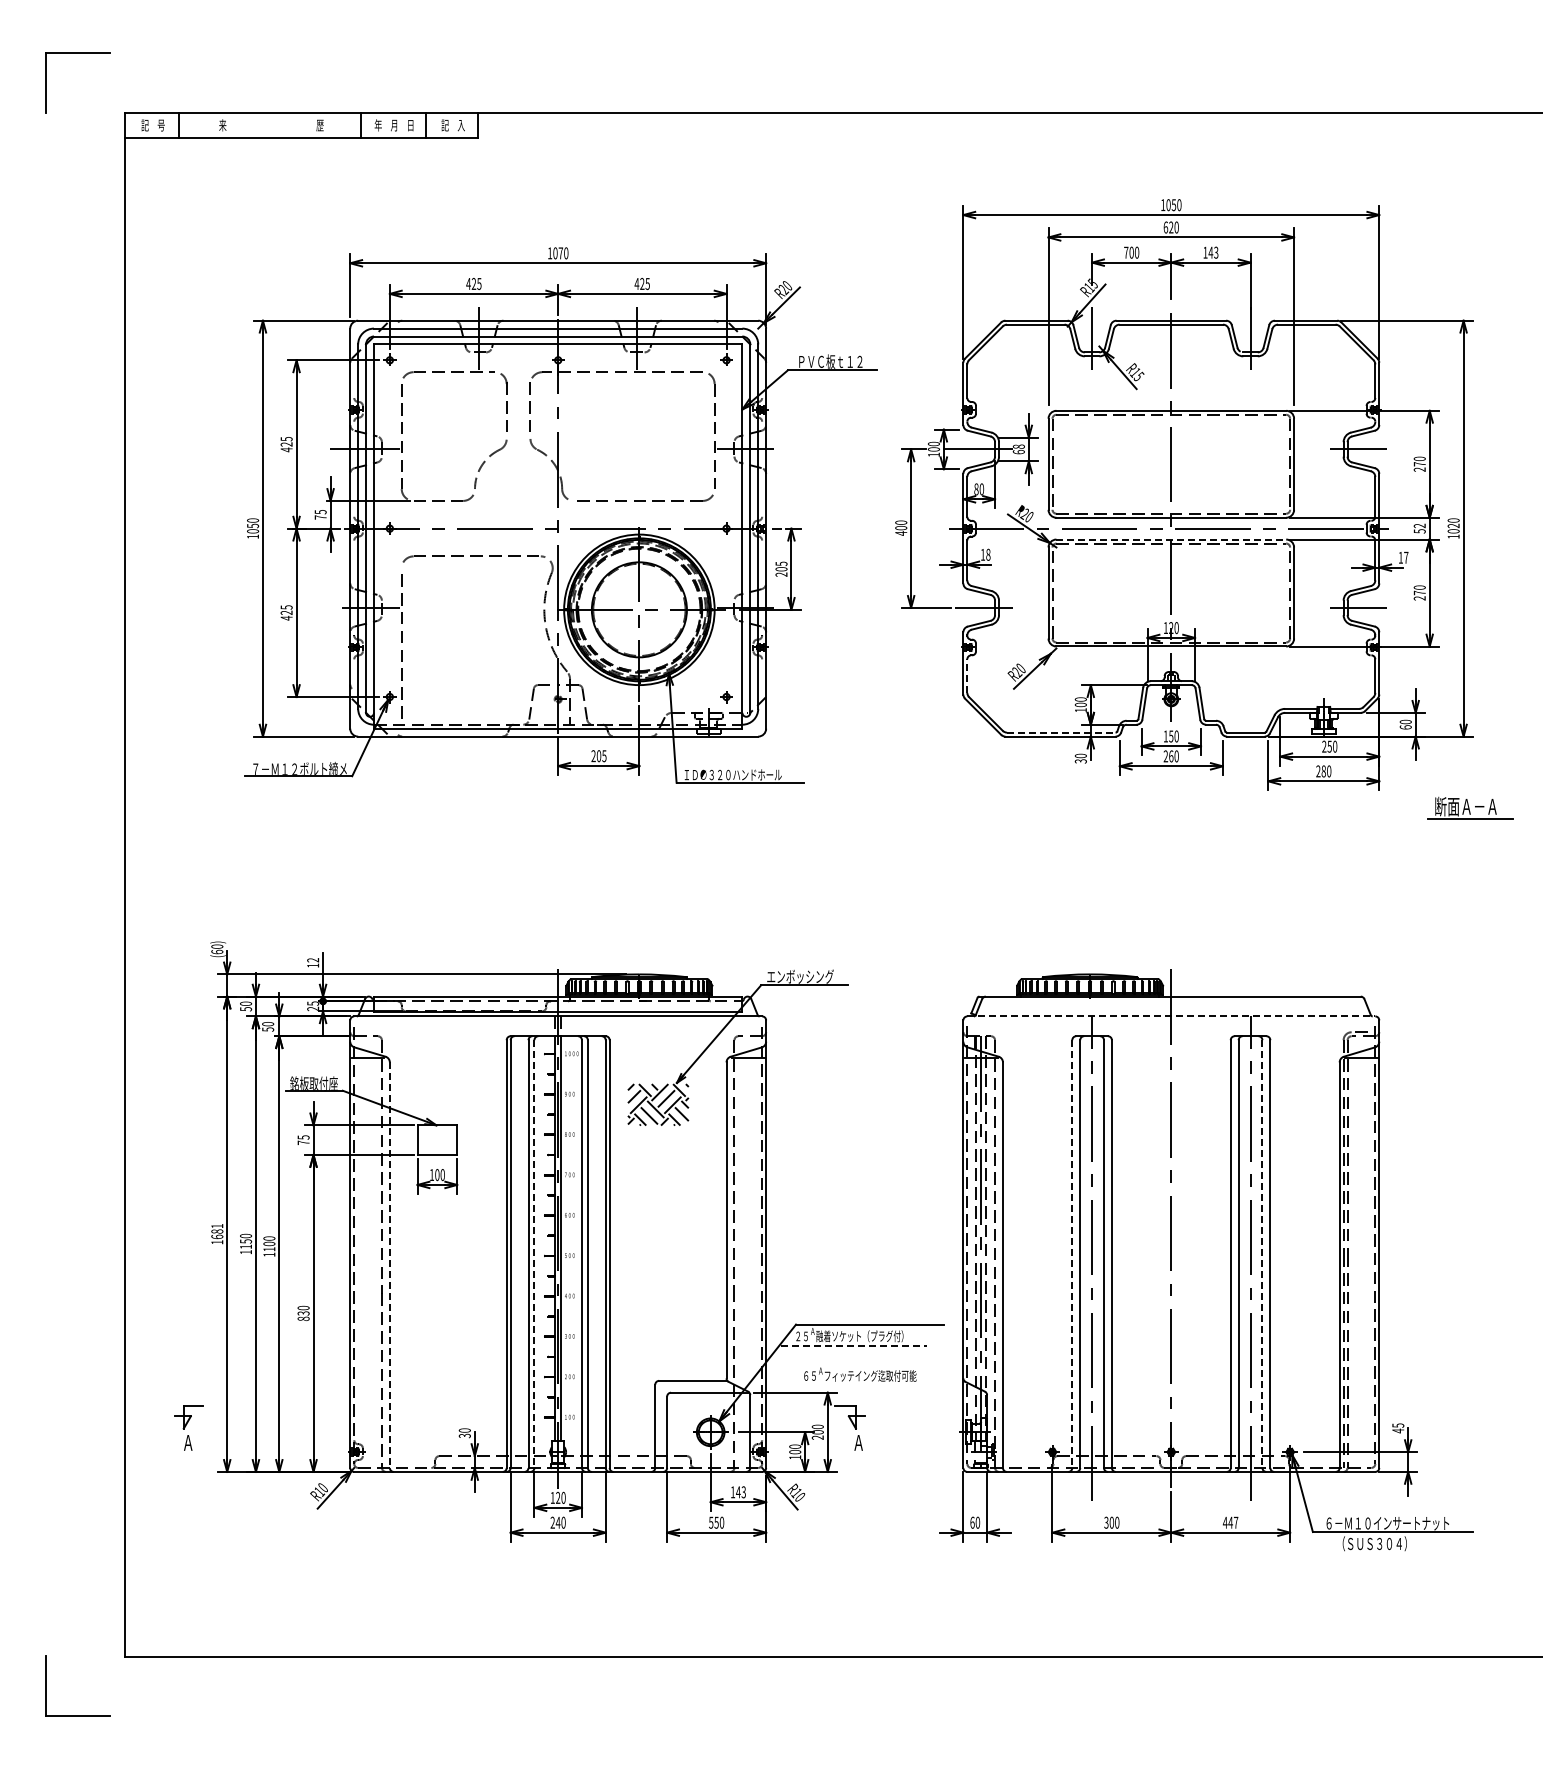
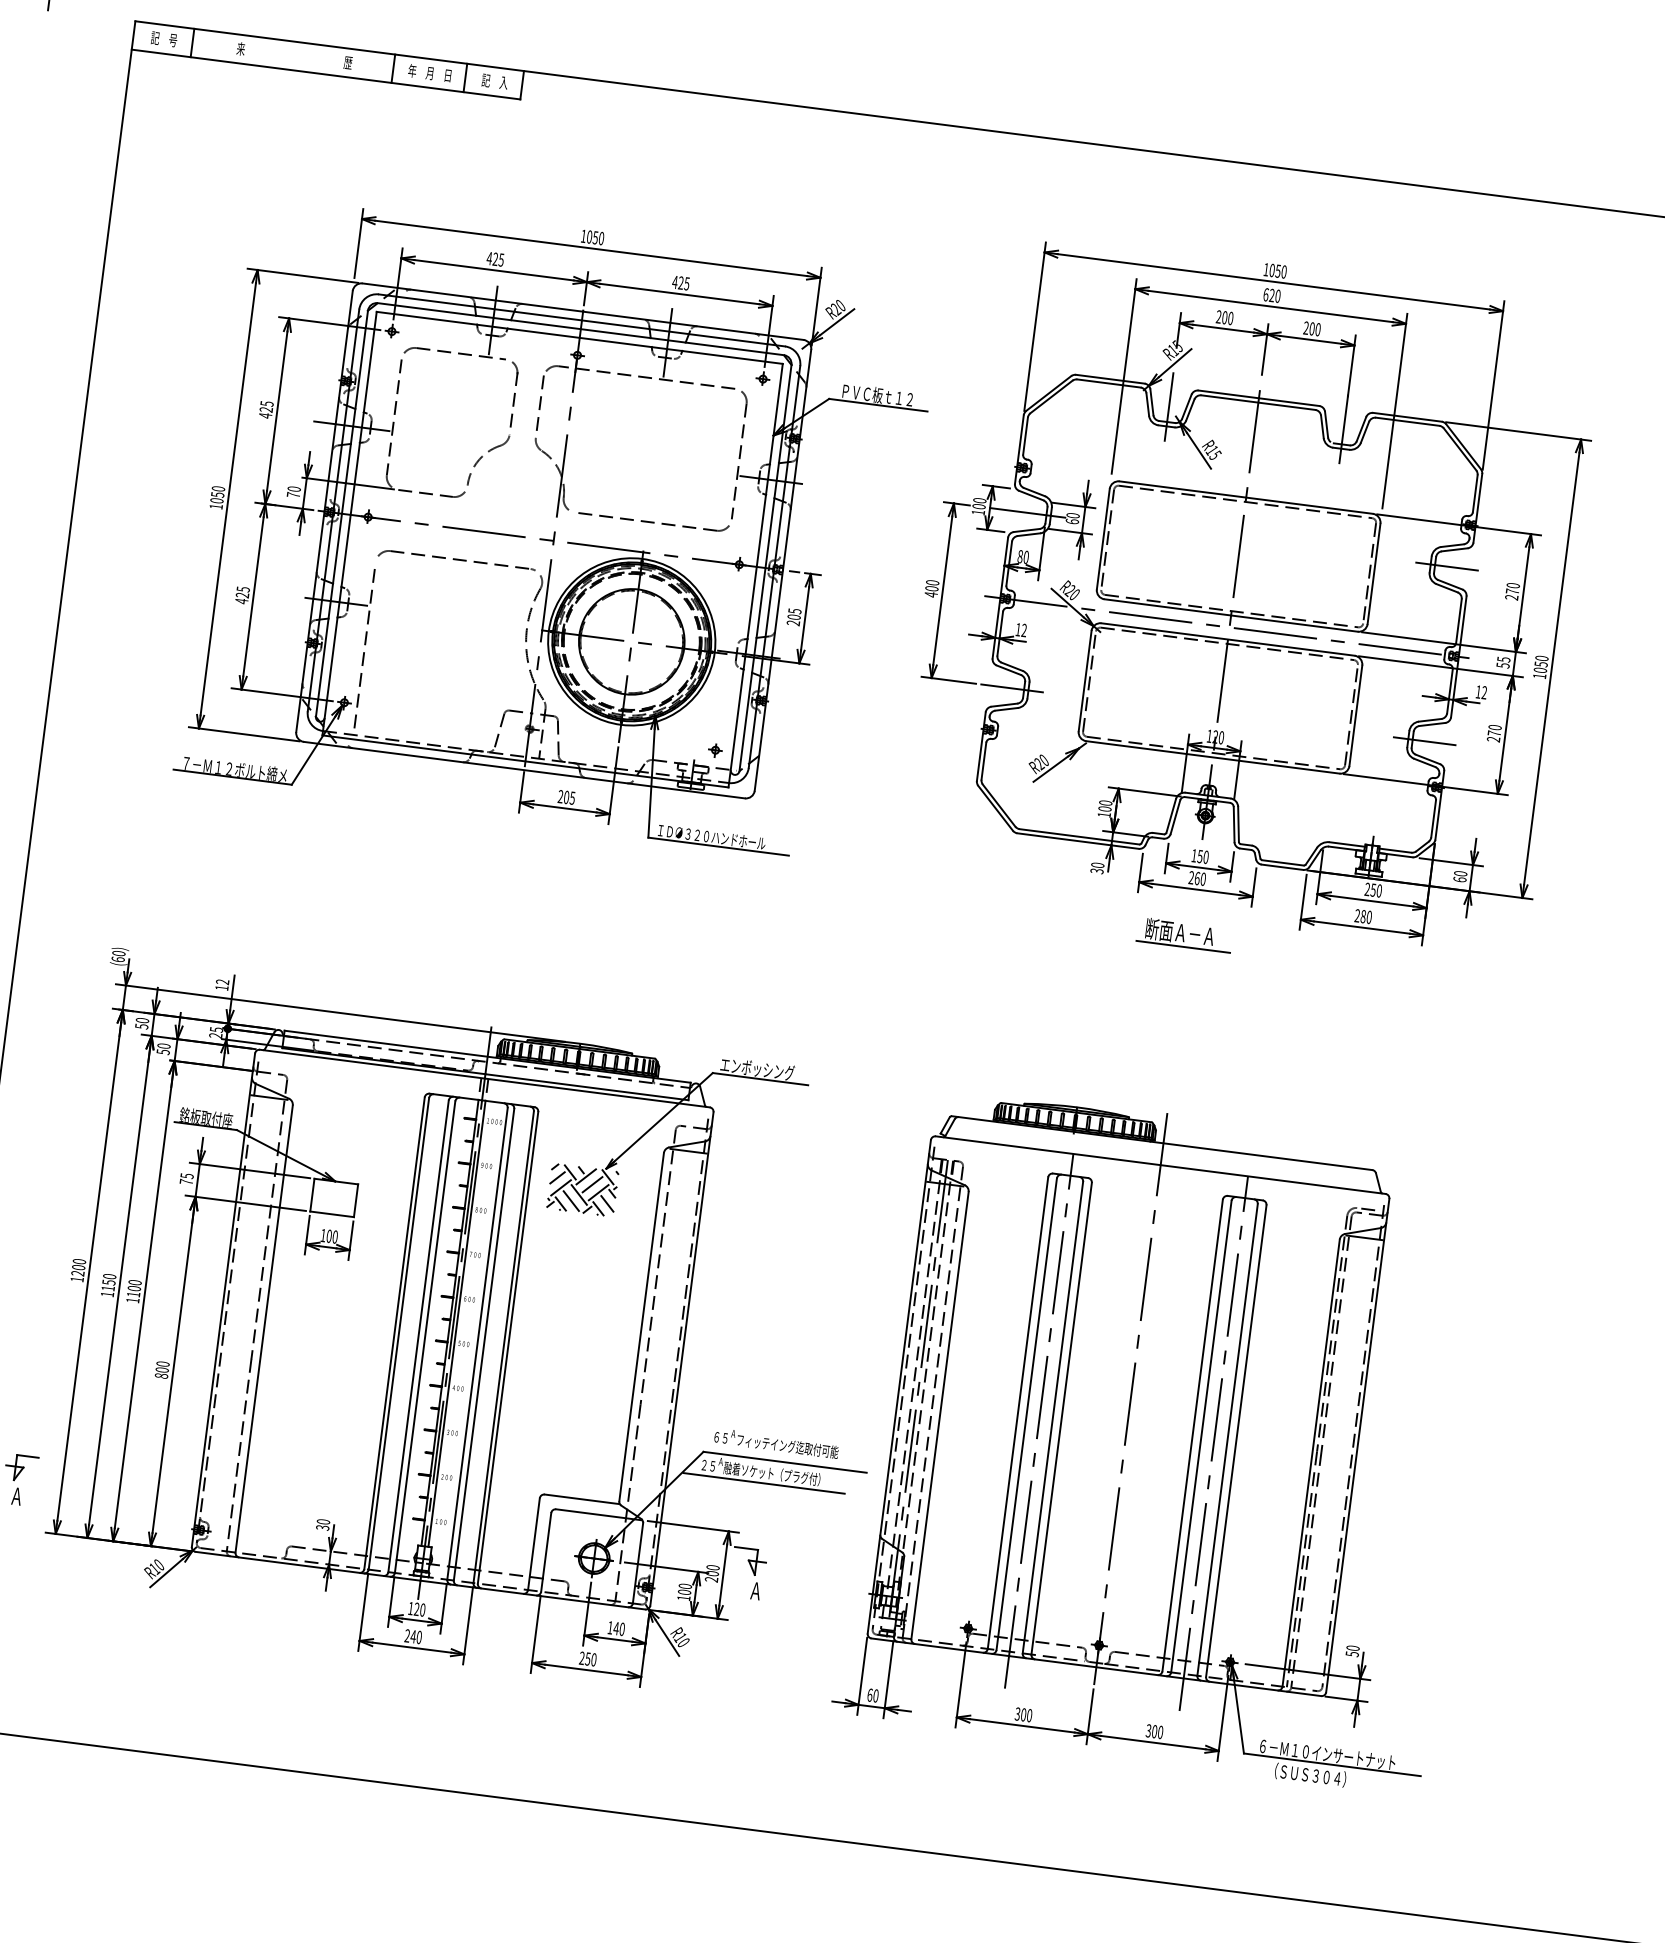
text: (1126, 252) -> (1219, 316), 700 -> 200
text: (1210, 252) -> (1311, 328), 143 -> 200
text: (560, 253) -> (595, 237), 1070 -> 1050
text: (1018, 446) -> (1072, 515), 68 -> 60
text: (320, 511) -> (294, 488), 75 -> 70
text: (1419, 525) -> (1503, 659), 52 -> 55
text: (1453, 525) -> (1541, 663), 1020 -> 1050
line: (1171, 539) -> (1228, 639), dashed -> solid
text: (988, 554) -> (1024, 630), 18 -> 12
text: (1406, 557) -> (1484, 692), 17 -> 12
line: (967, 676) -> (984, 761), dashed -> solid
line: (1061, 732) -> (1079, 836), dashed -> solid
part: (1470, 807) -> (1184, 934), moved
line: (1171, 1016) -> (1160, 1165), dashed -> solid
text: (217, 1231) -> (78, 1267), 1681 -> 1200
line: (534, 1254) -> (425, 1337), dashed -> solid
line: (1072, 1254) -> (1018, 1413), dashed -> solid
line: (1262, 1254) -> (1227, 1440), dashed -> solid
line: (389, 1265) -> (263, 1329), dashed -> solid
text: (303, 1313) -> (162, 1370), 830 -> 800
line: (854, 1345) -> (765, 1483), dashed -> solid
text: (860, 1374) -> (776, 1443), moved
text: (1398, 1428) -> (1352, 1651), 45 -> 50
text: (743, 1492) -> (621, 1629), 143 -> 140
text: (711, 1522) -> (582, 1658), 550 -> 250
text: (1230, 1522) -> (1154, 1731), 447 -> 300

